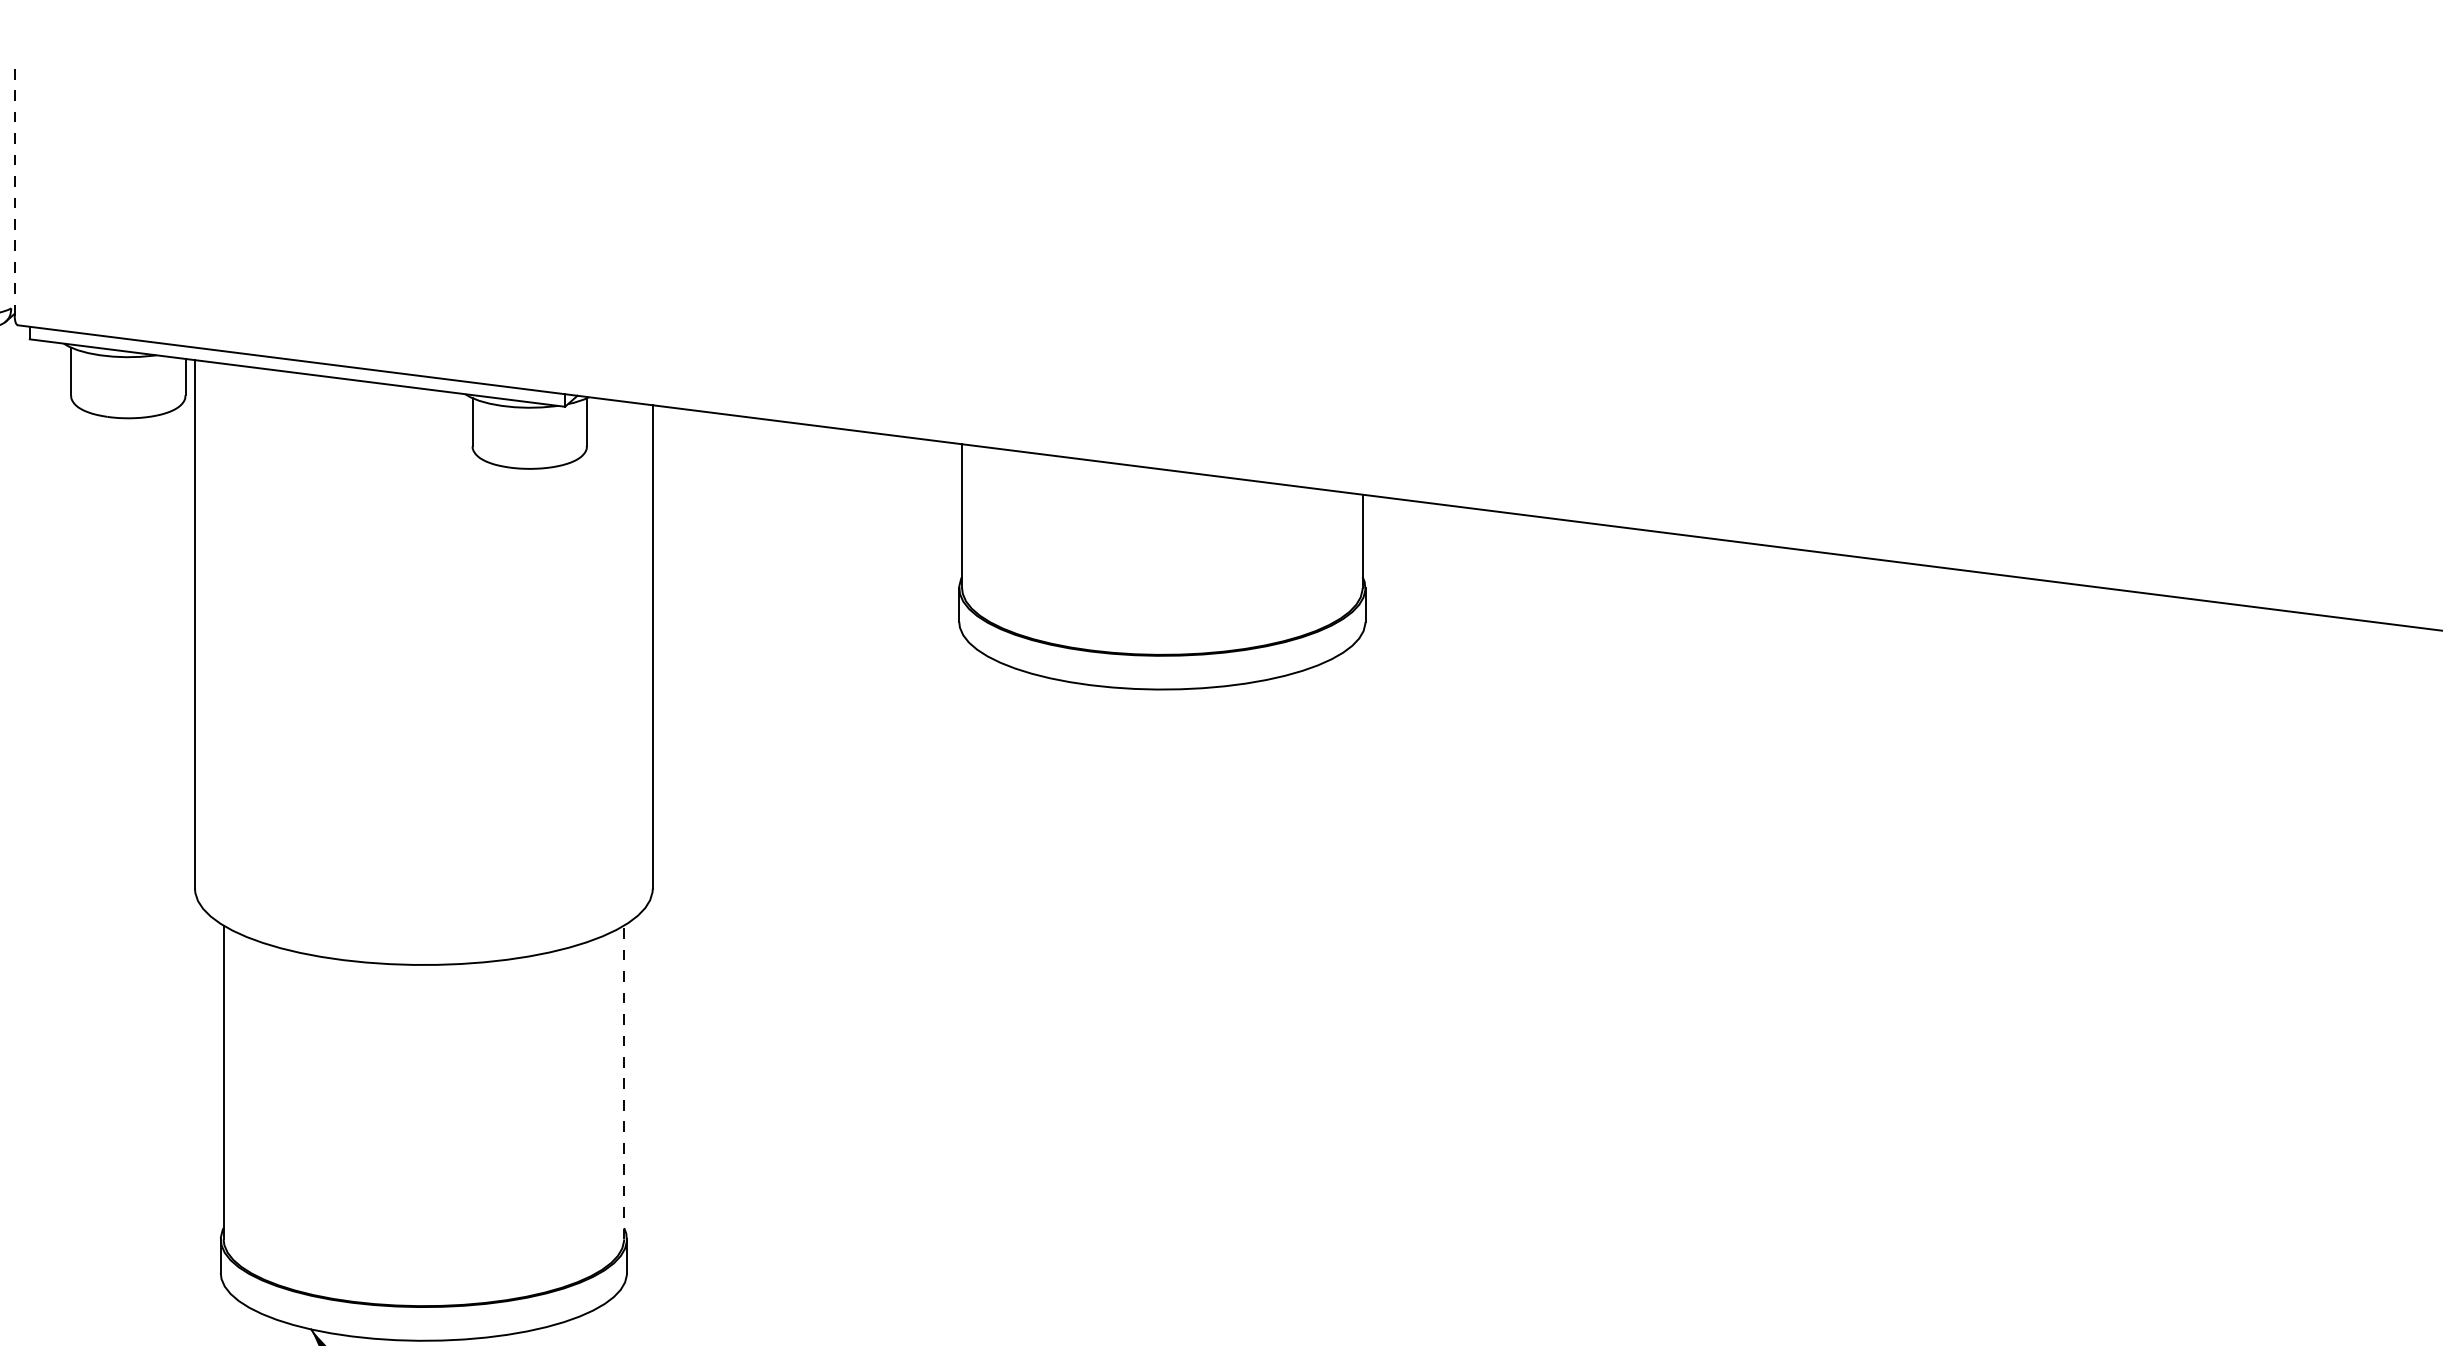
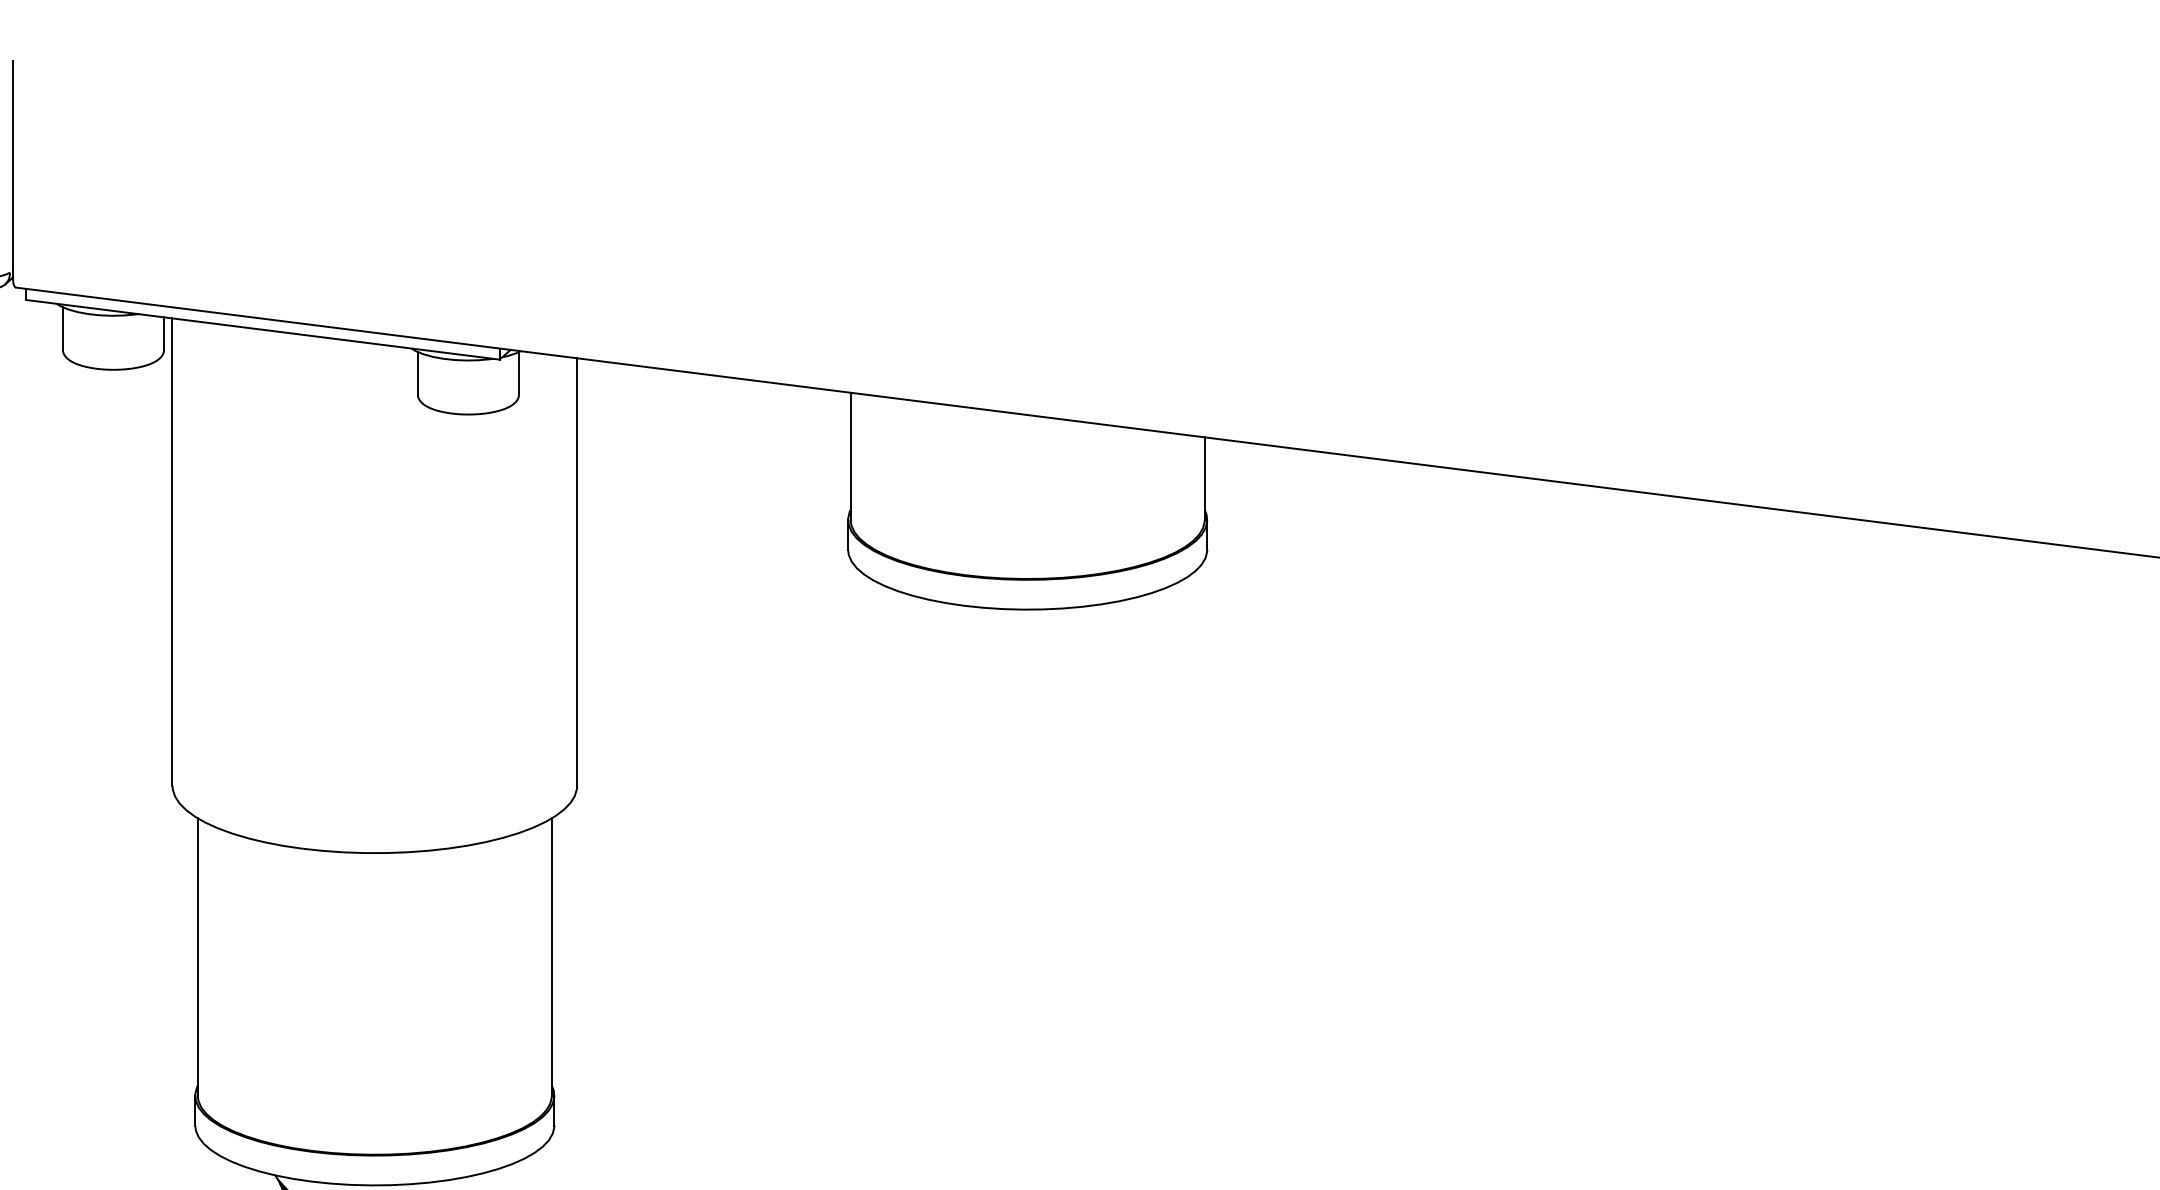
line: (15, 192) -> (13, 170), dashed -> solid
line: (623, 1083) -> (551, 957), dashed -> solid

